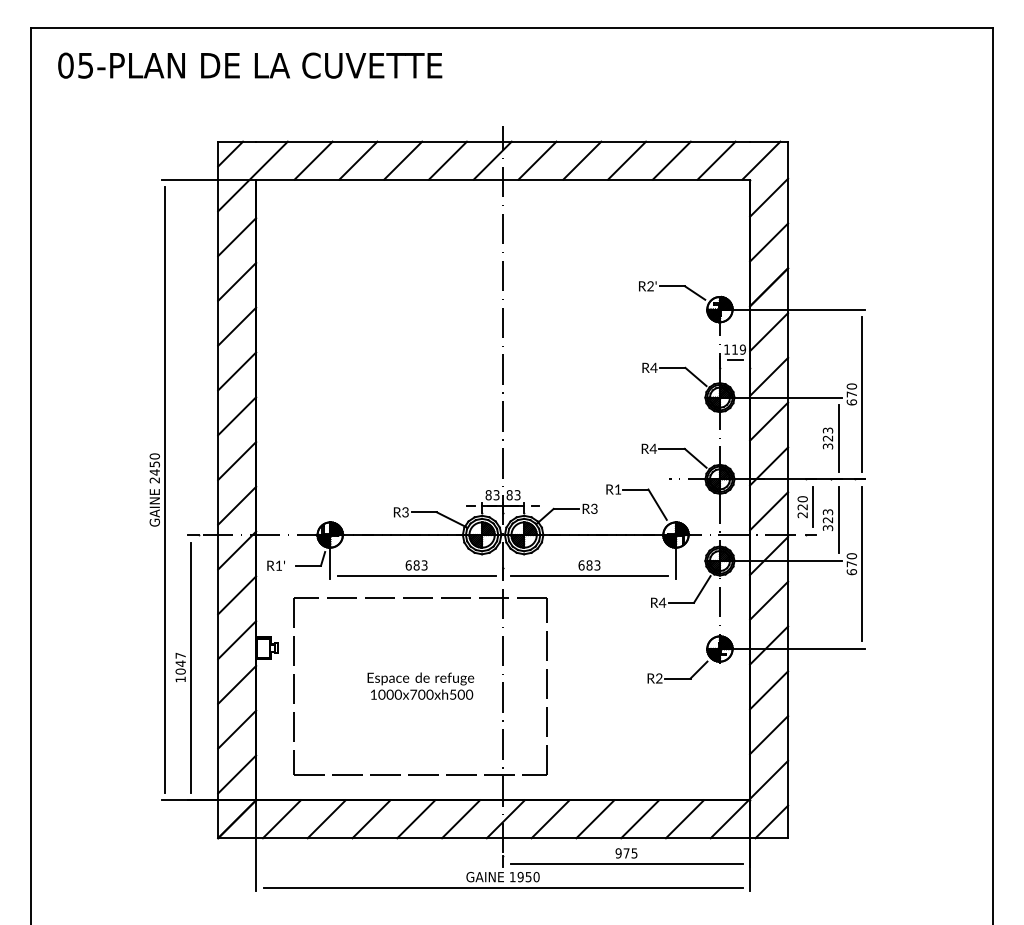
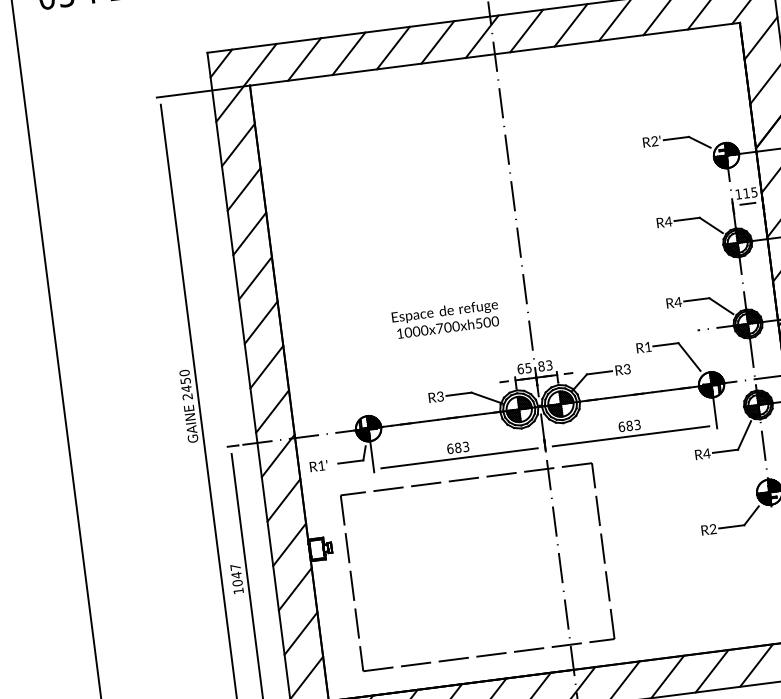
text: (742, 349) -> (753, 192), 119 -> 115
text: (492, 495) -> (524, 368), 83 -> 65
text: (420, 685) -> (445, 318), moved

